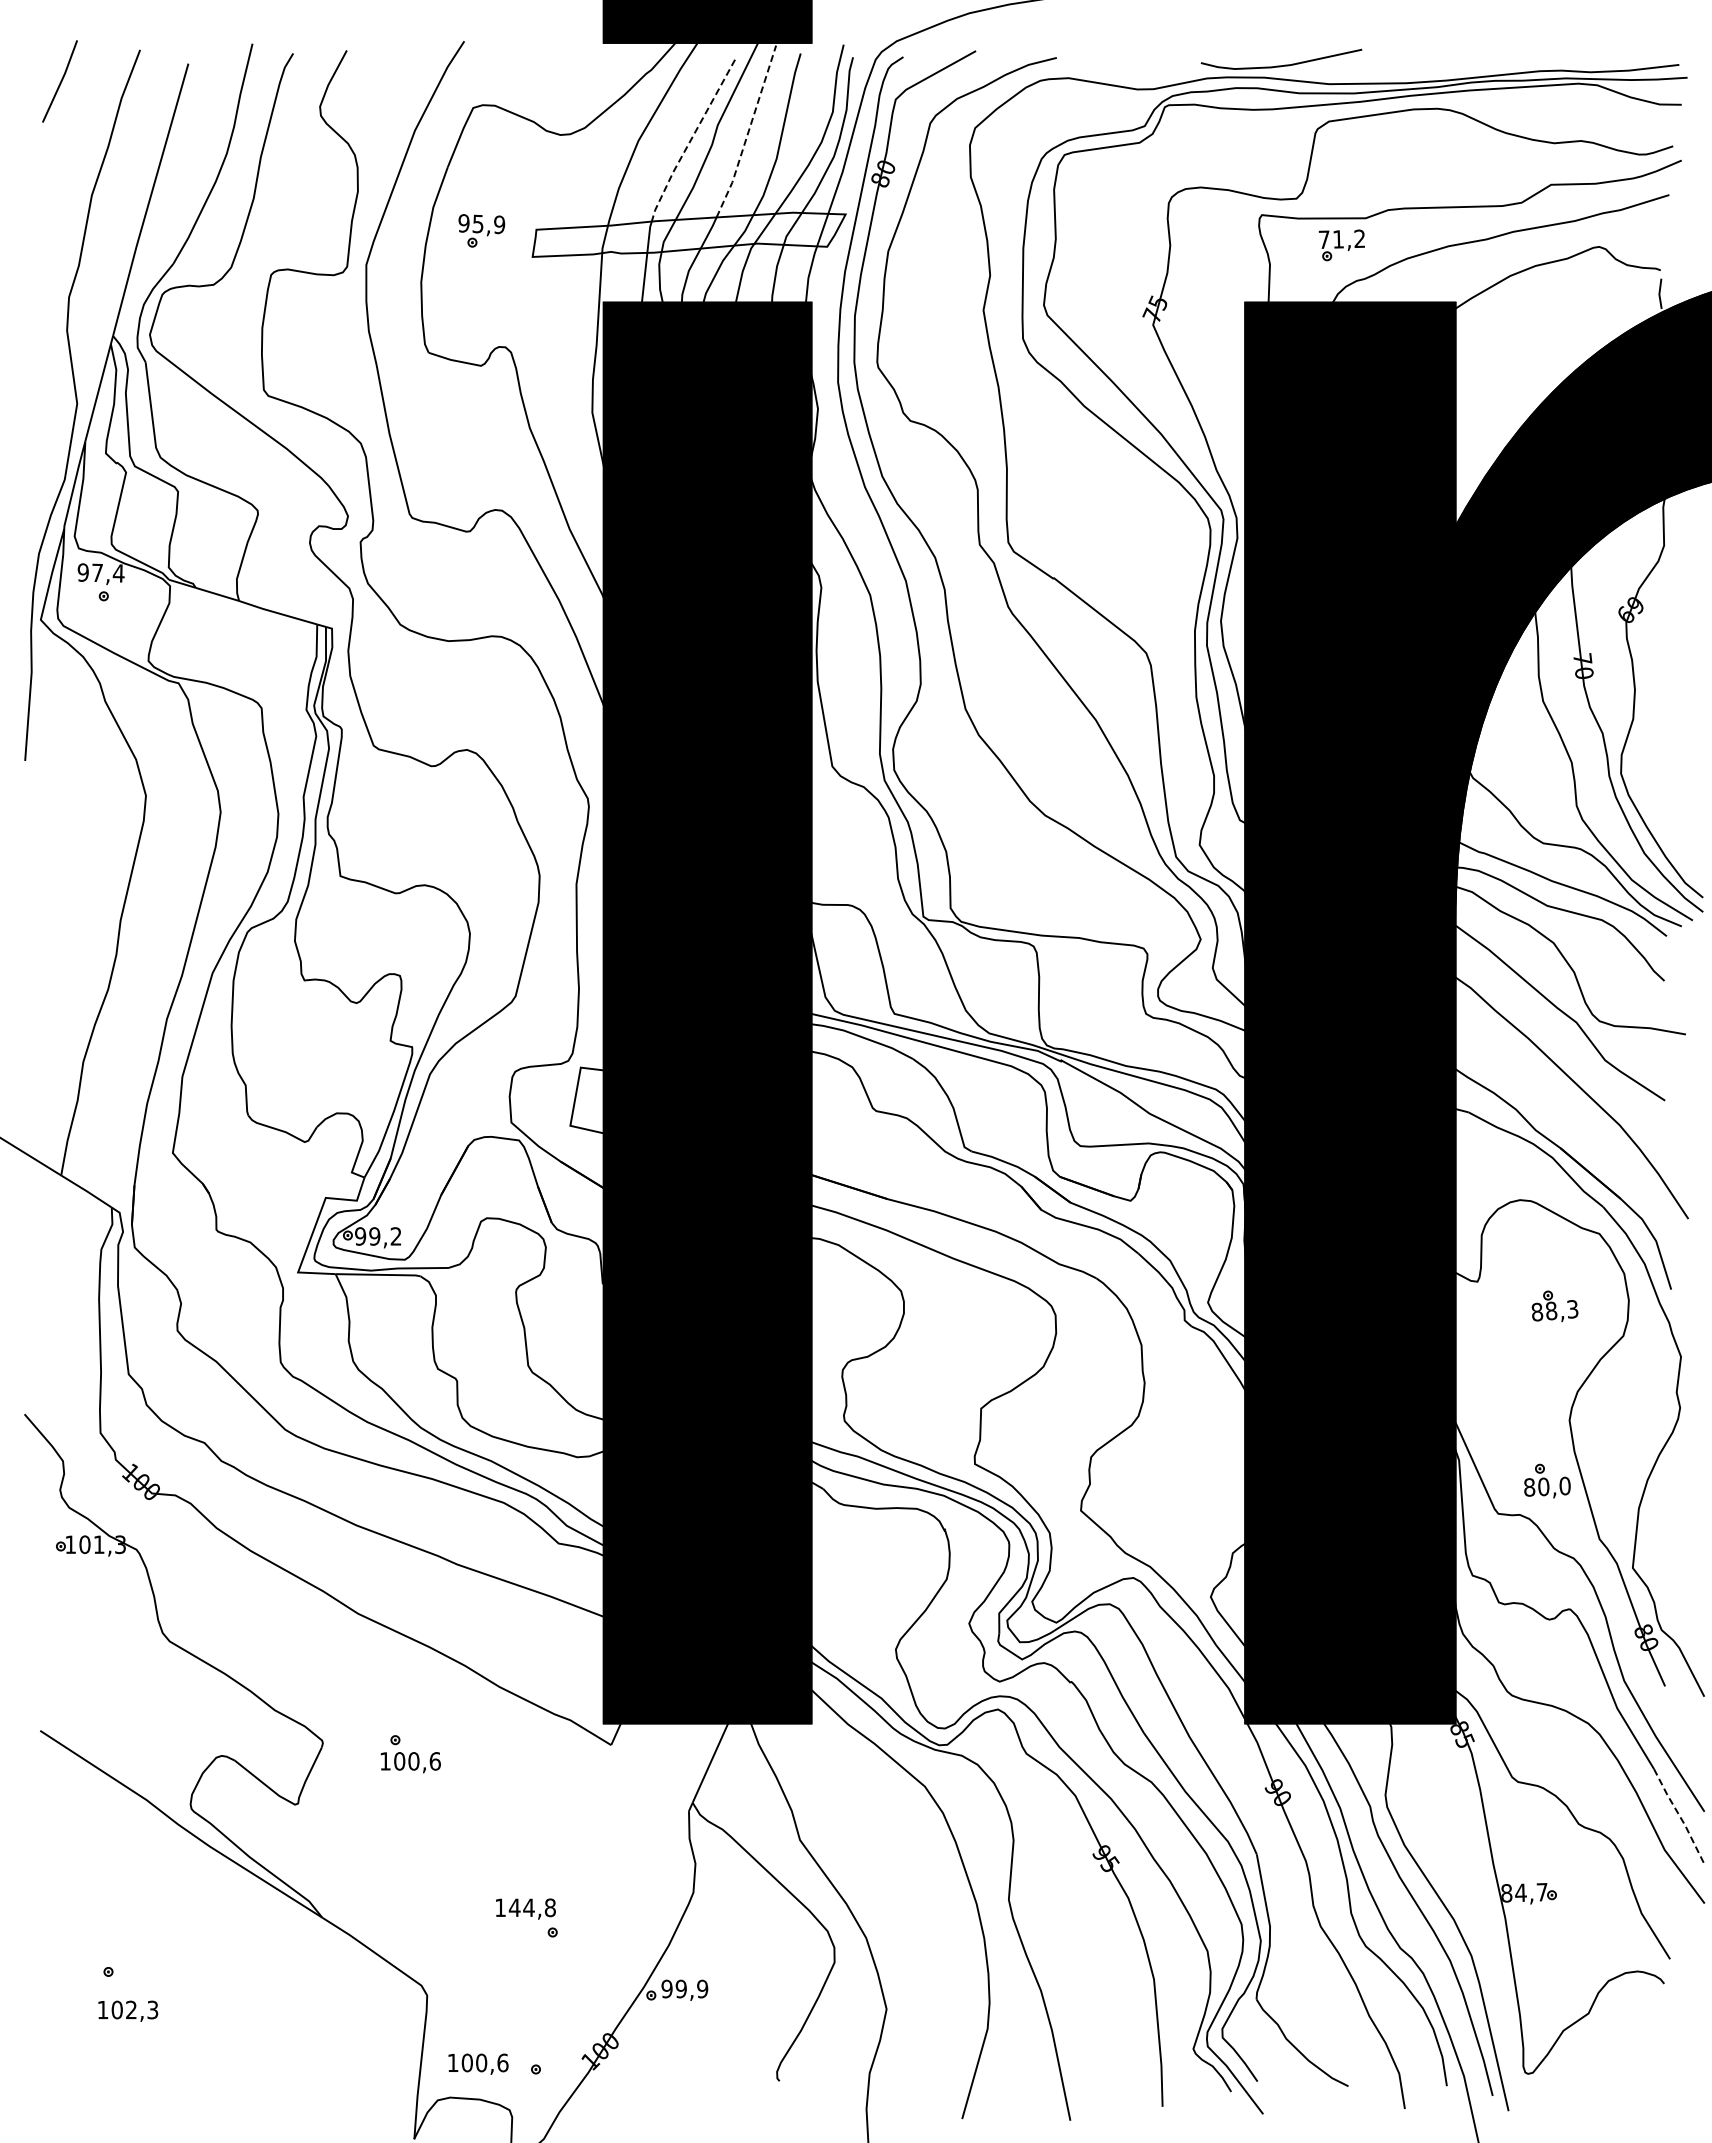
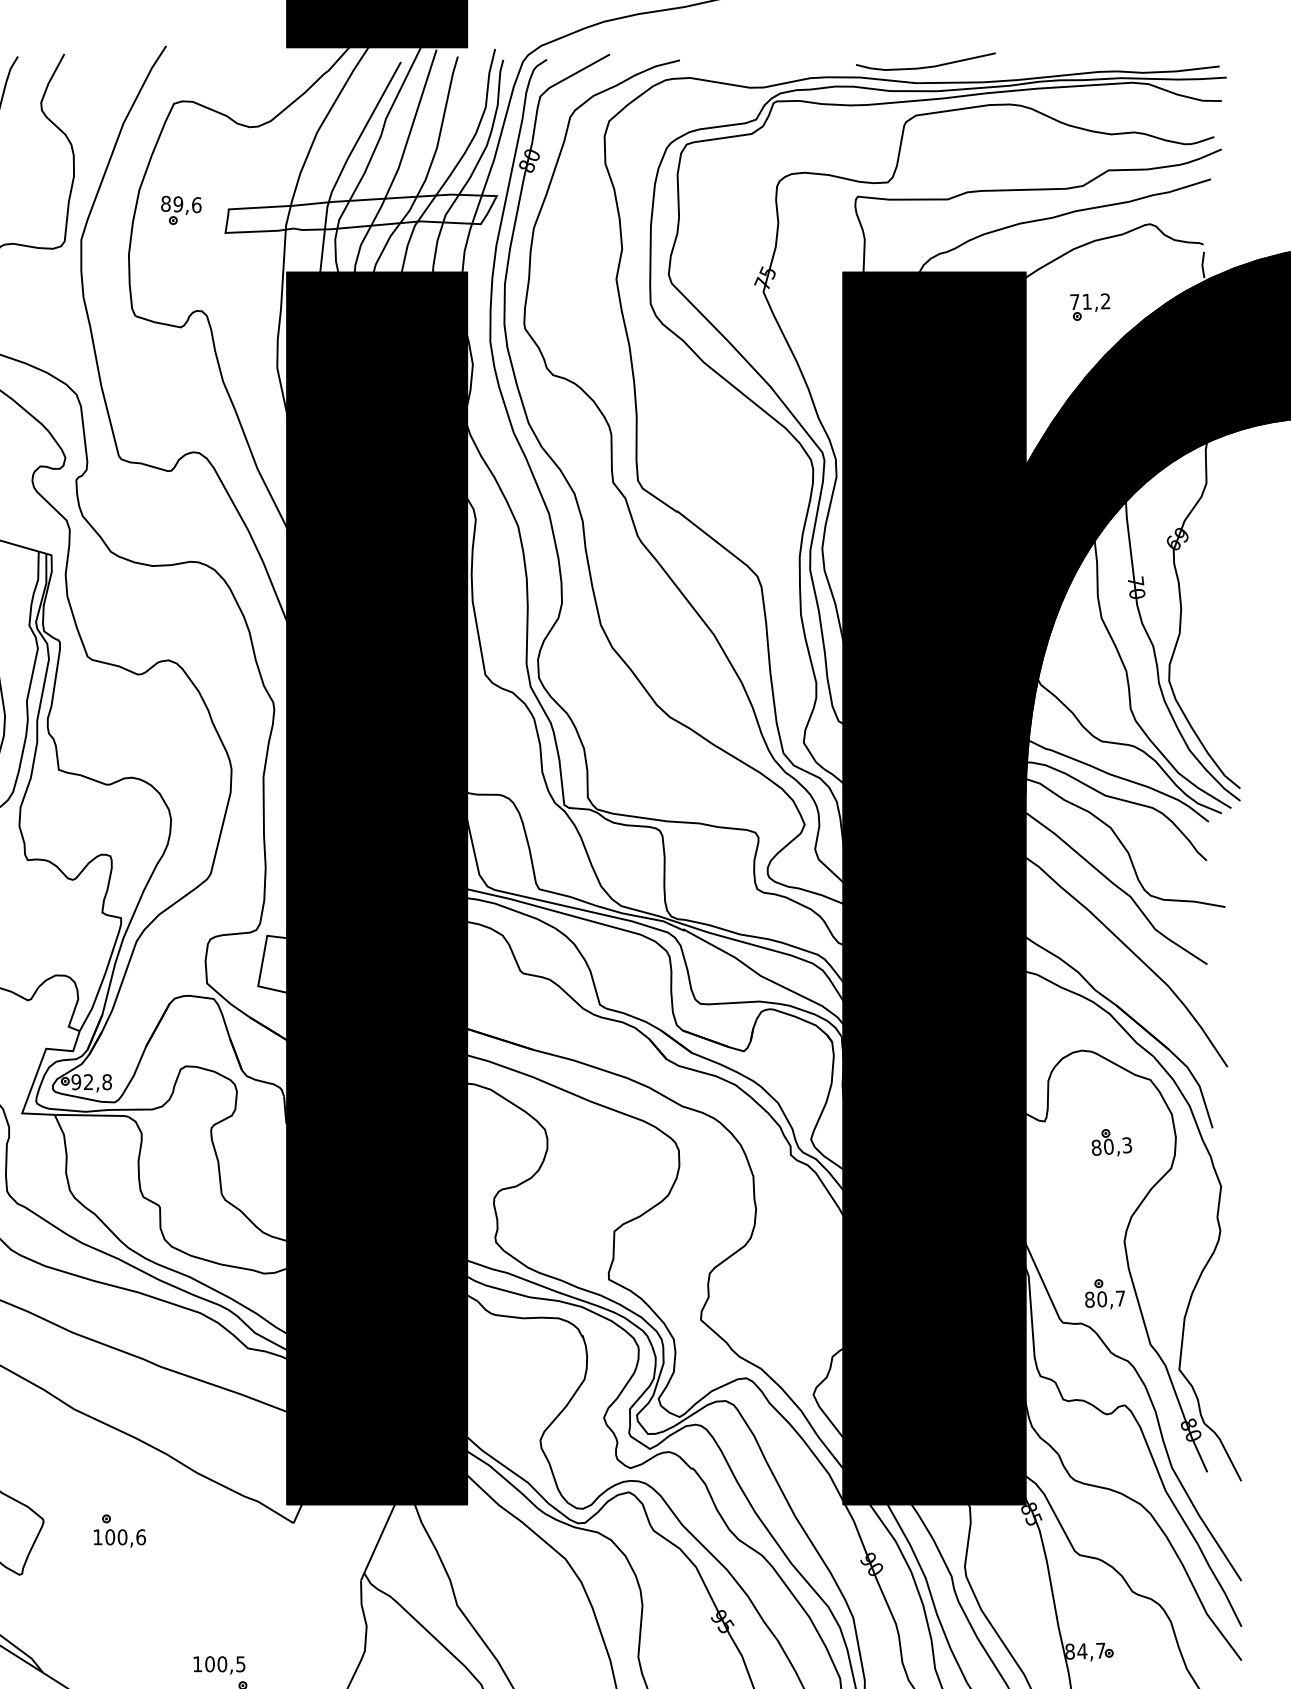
curve: (1284, 64) -> (928, 66), moved
line: (748, 133) -> (412, 125), dashed -> solid
line: (690, 140) -> (362, 131), dashed -> solid
text: (481, 224) -> (181, 204), 95,9 -> 89,6
part: (1341, 245) -> (1089, 307), moved
text: (385, 1236) -> (97, 1082), 99,2 -> 92,8
text: (1551, 1310) -> (1108, 1146), 88,3 -> 80,3
text: (1564, 1485) -> (1120, 1298), 80,0 -> 80,7
line: (1679, 1816) -> (1219, 1585), dashed -> solid
text: (531, 1907) -> (224, 1663), 144,8 -> 100,5

